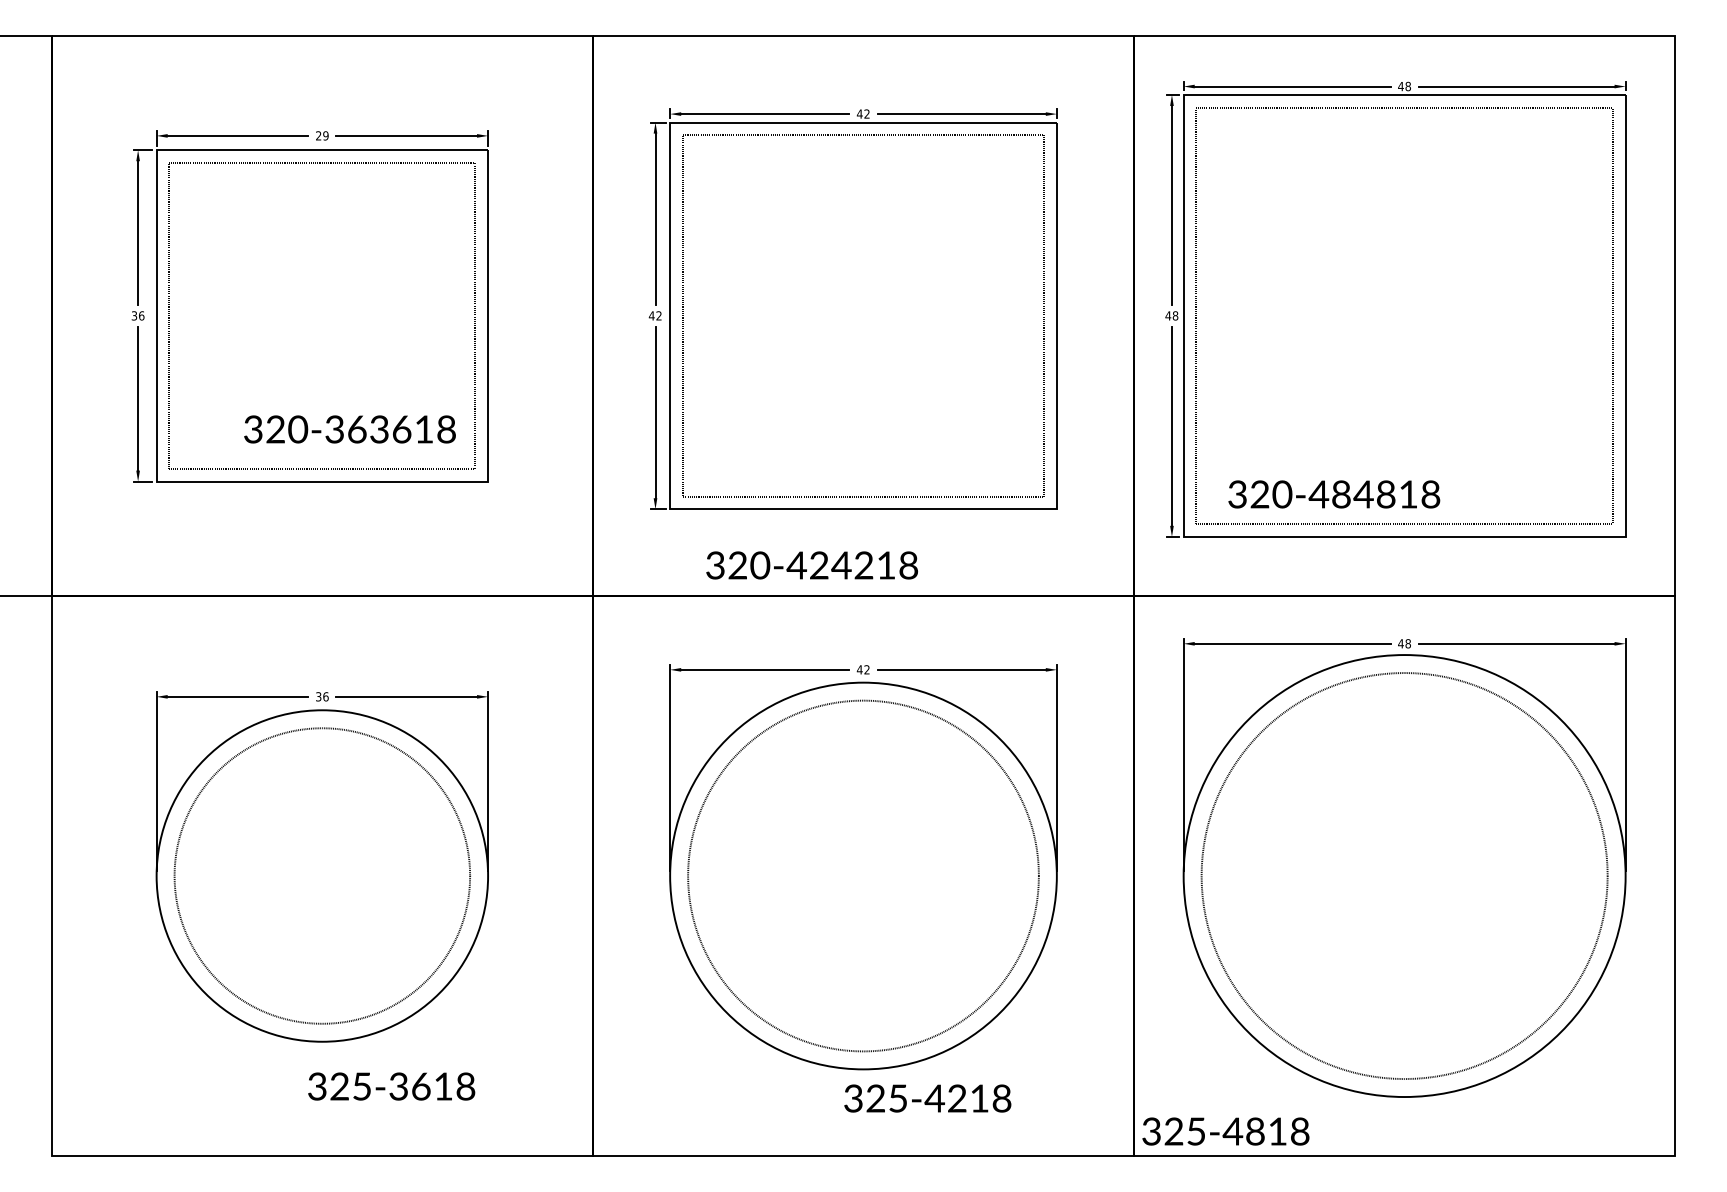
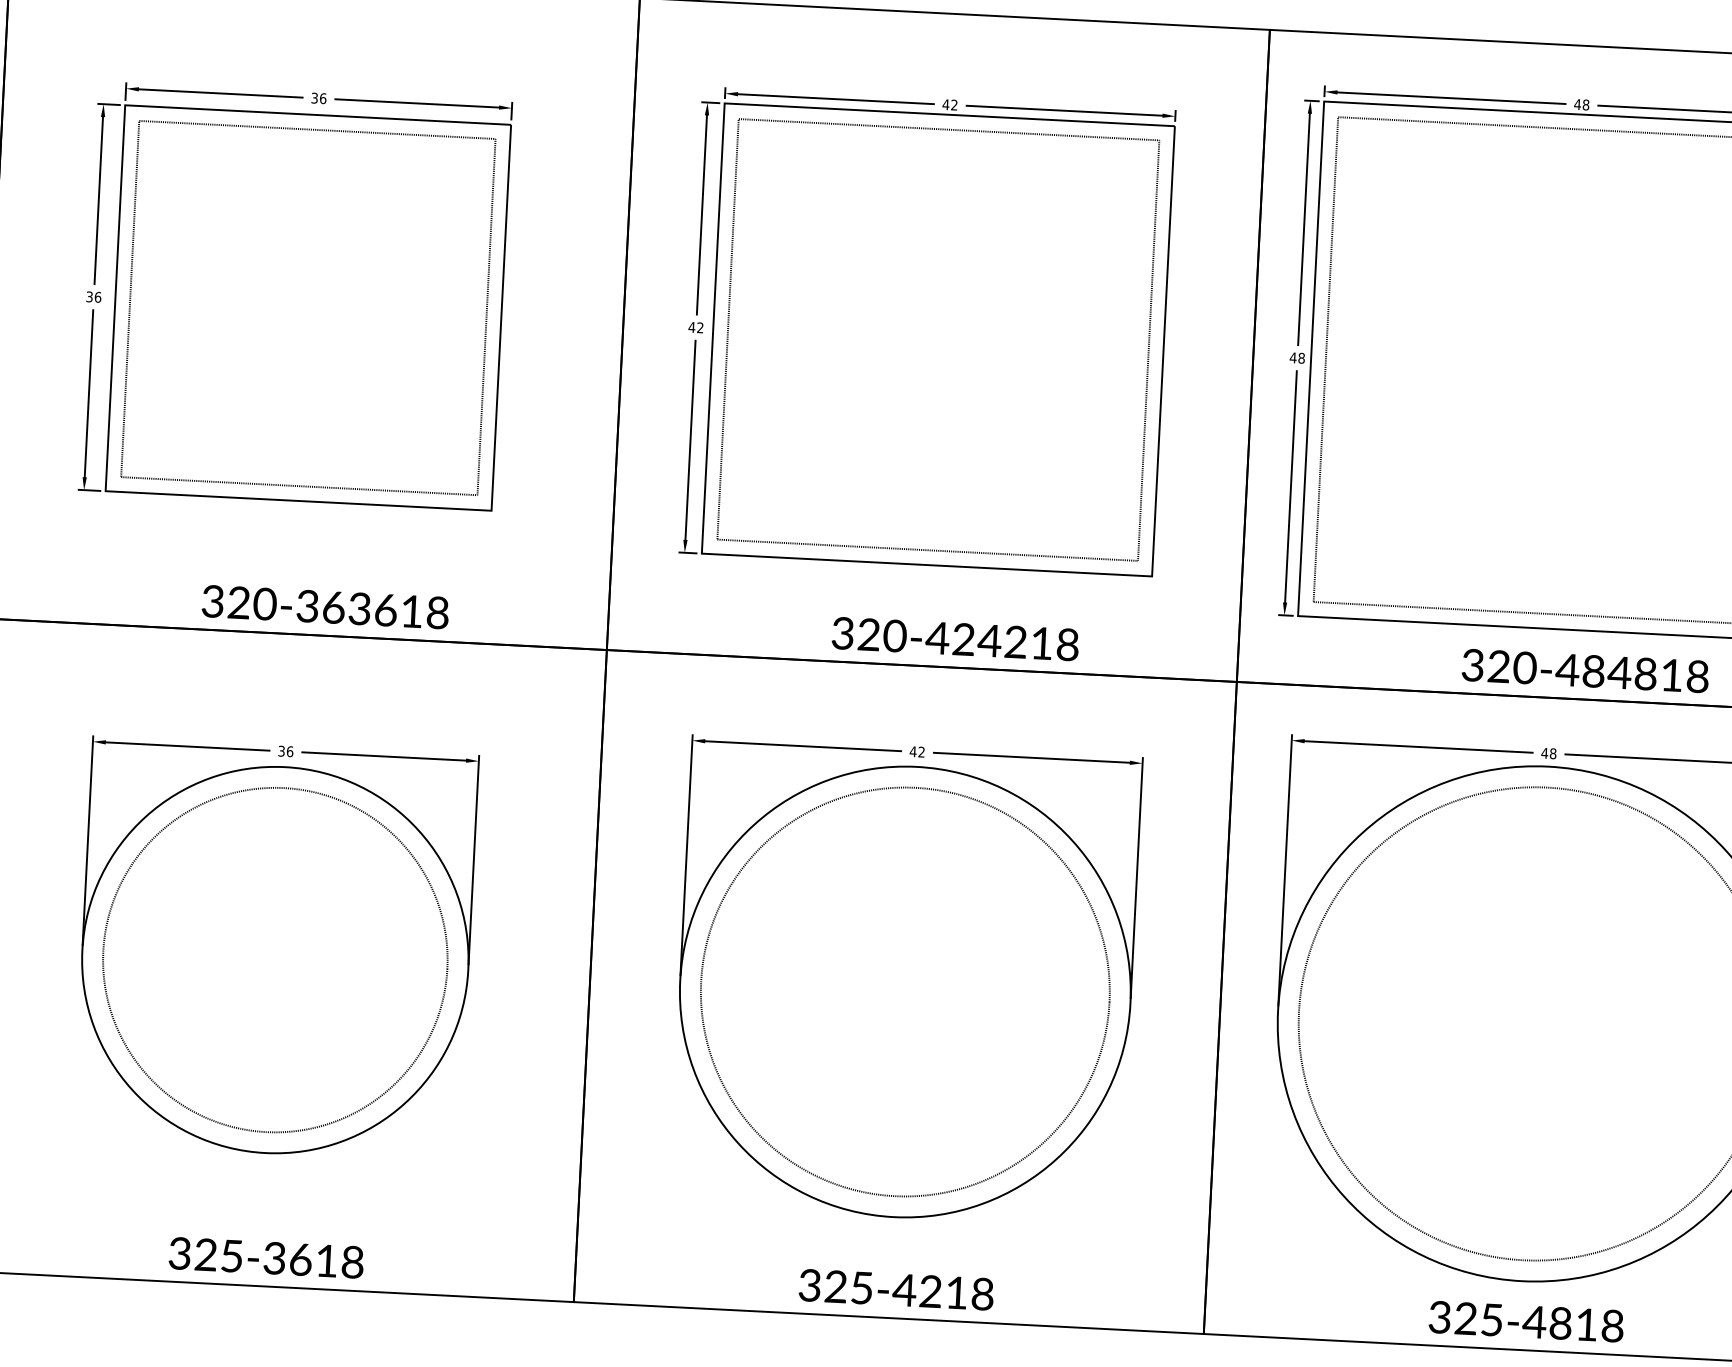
text: (322, 135) -> (319, 97), 29 -> 36
text: (349, 429) -> (324, 607), moved
text: (1334, 494) -> (1585, 671), moved
text: (811, 565) -> (954, 639), moved
text: (391, 1086) -> (266, 1257), moved
text: (927, 1098) -> (896, 1289), moved
text: (1225, 1131) -> (1525, 1321), moved

